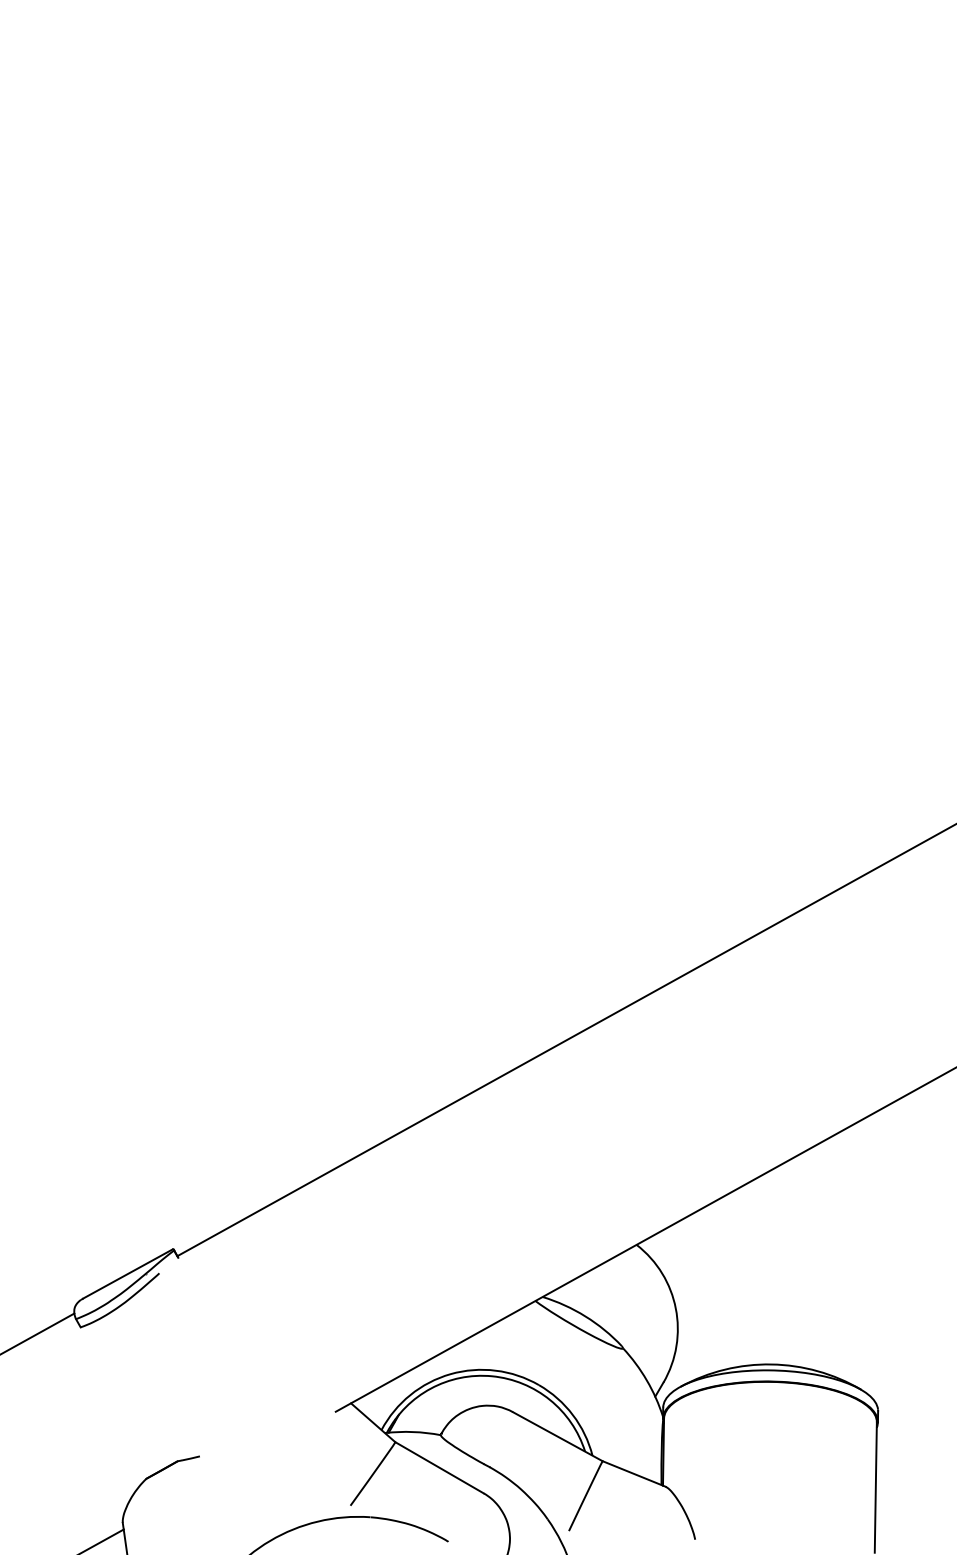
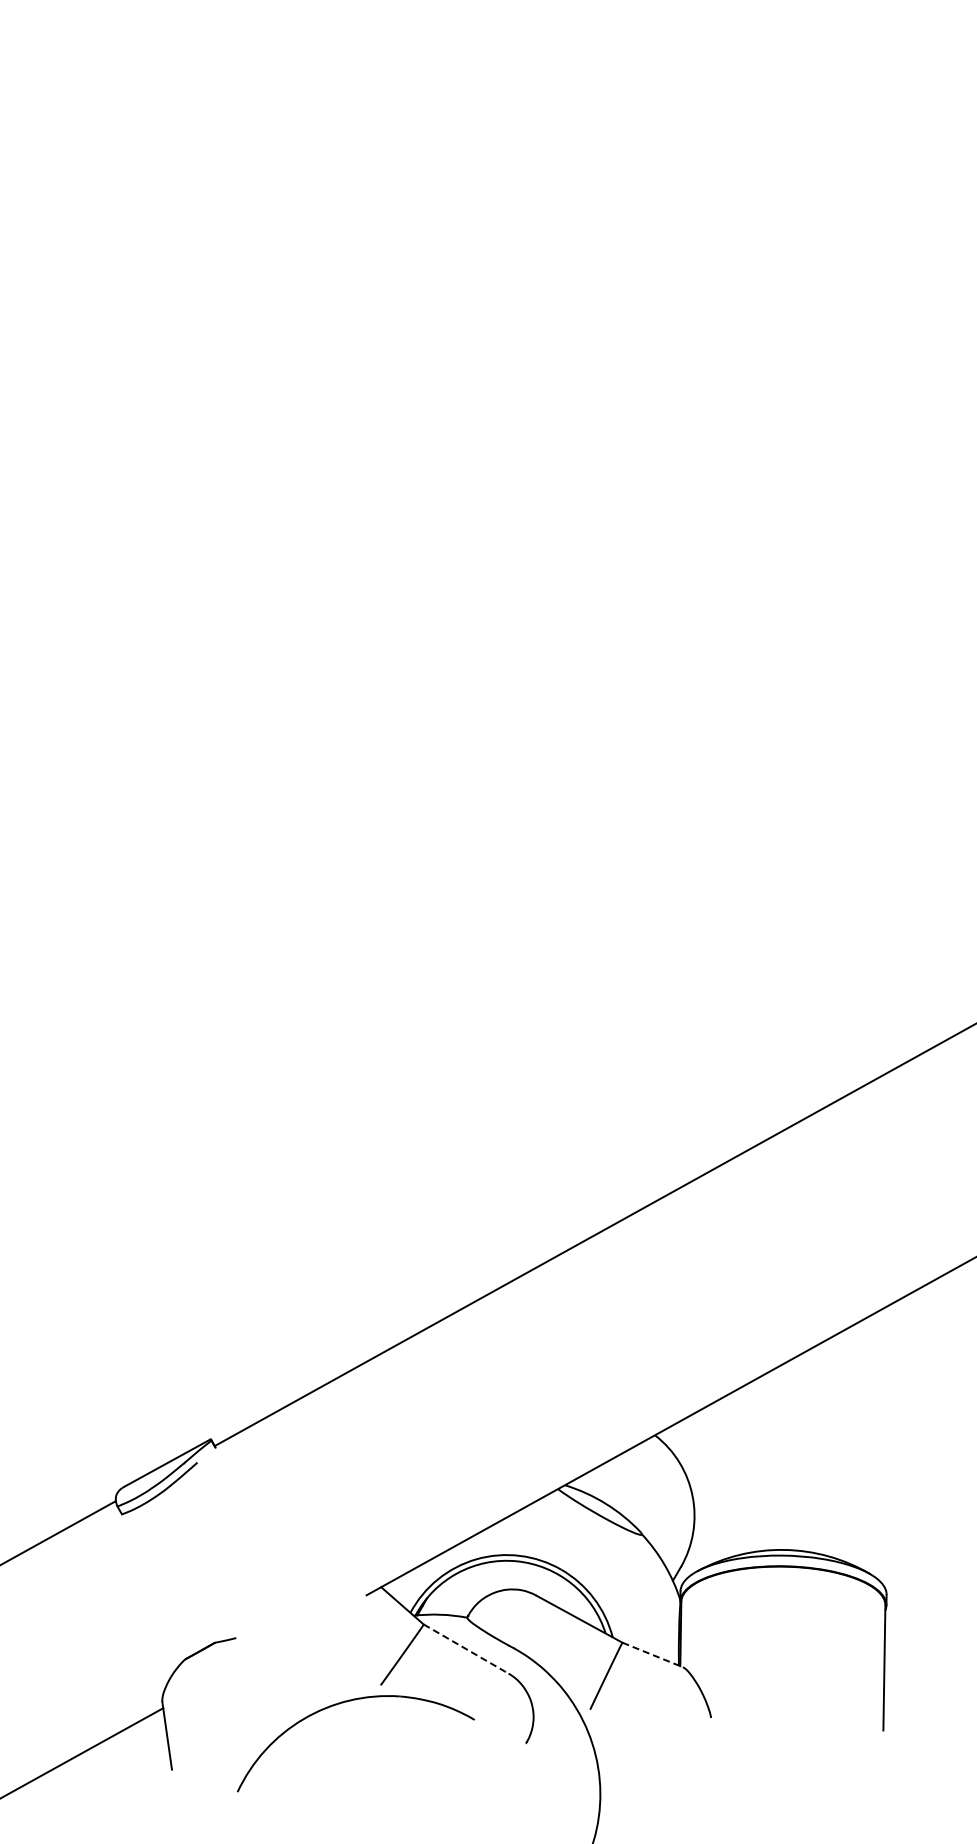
line: (439, 1468) -> (466, 1649), solid -> dashed
line: (633, 1473) -> (652, 1654), solid -> dashed

